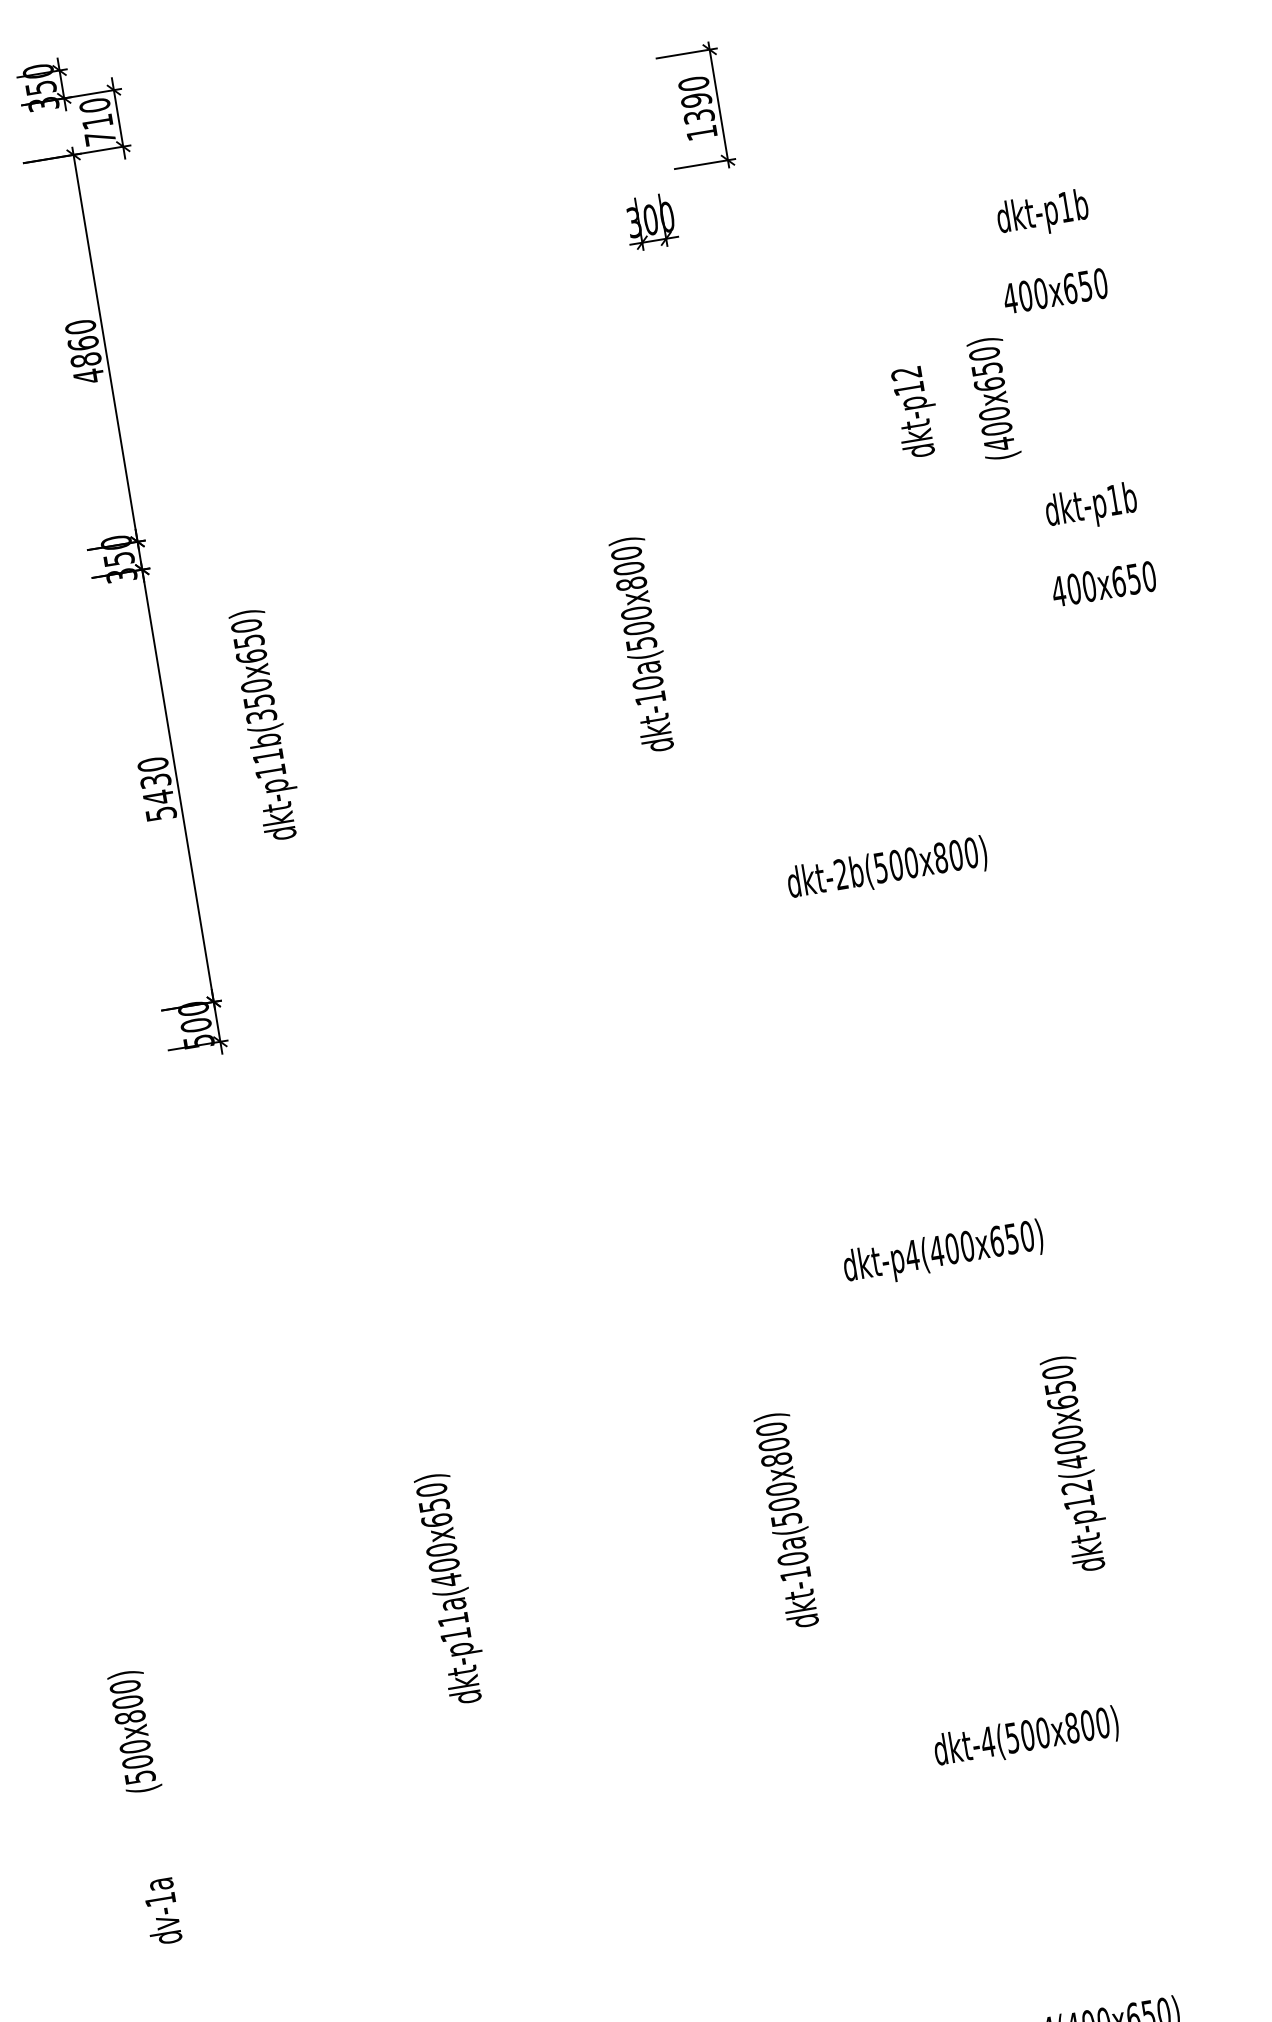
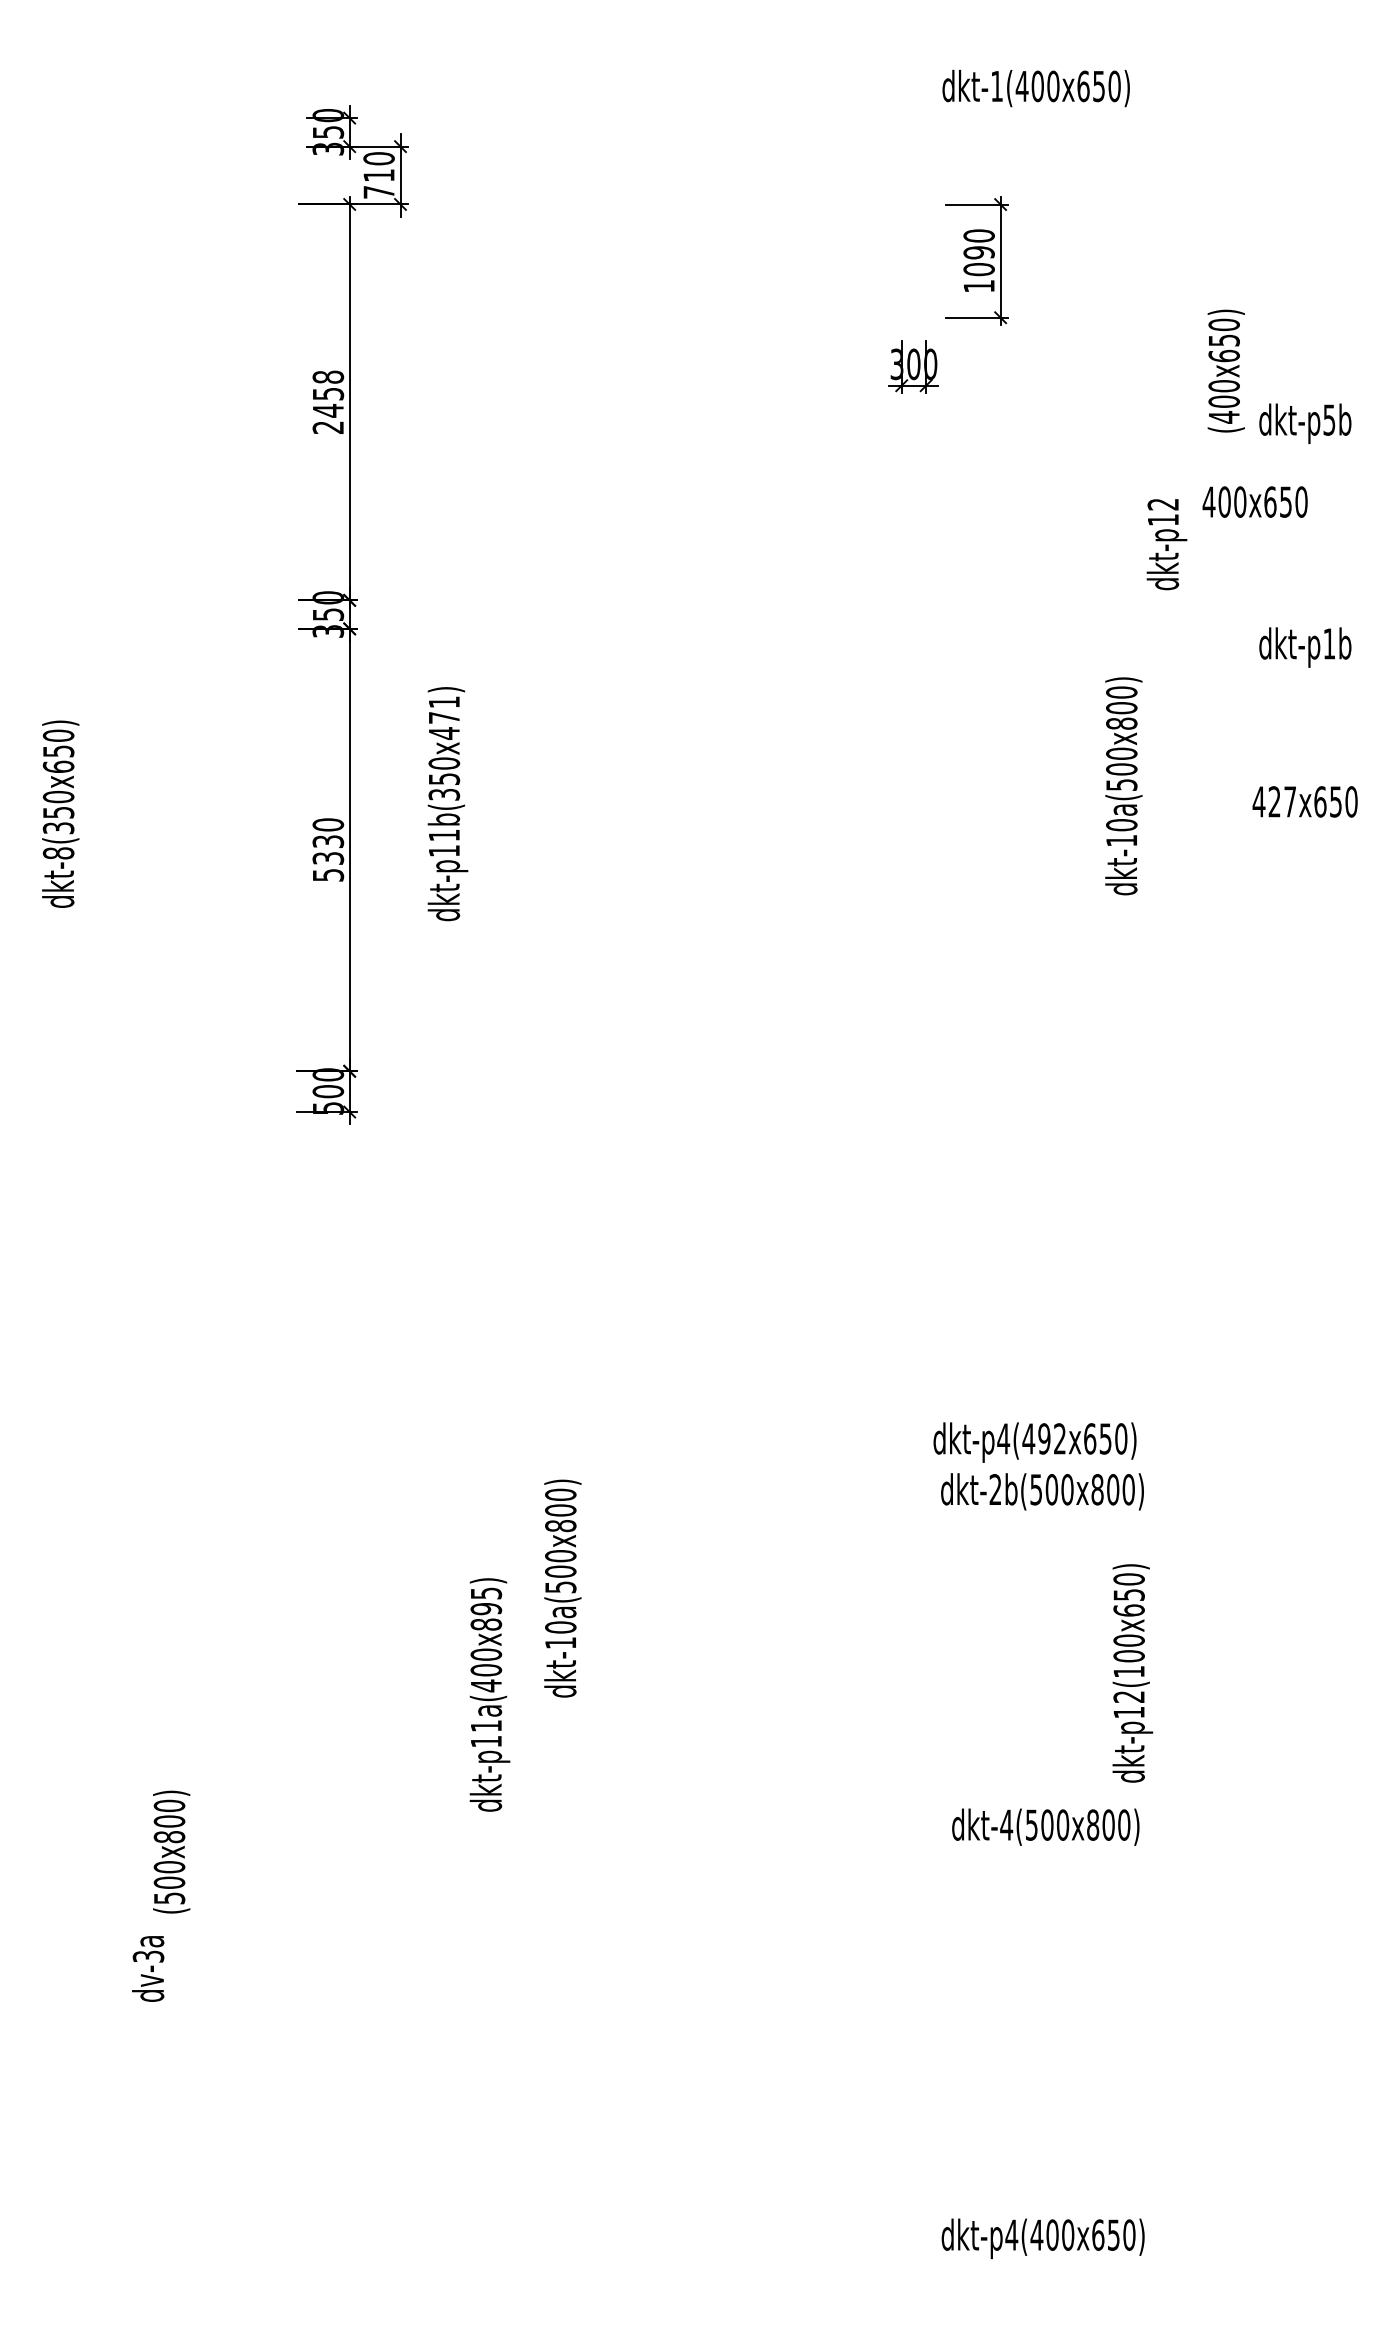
text: (698, 116) -> (978, 269), 1390 -> 1090
text: (1065, 206) -> (1329, 419), dkt-p1b -> dkt-p5b
text: (1054, 290) -> (1254, 501), moved
text: (84, 351) -> (328, 402), 4860 -> 2458
text: (993, 398) -> (1225, 370), moved
text: (916, 412) -> (1166, 544), moved
text: (1091, 507) -> (1305, 647), moved
text: (1081, 587) -> (1282, 801), 400x650 -> 427x650
text: (249, 640) -> (444, 717), dkt-p11b(350x650) -> dkt-p11b(350x471)
text: (643, 644) -> (1123, 786), moved
text: (158, 797) -> (328, 858), 5430 -> 5330
text: (887, 868) -> (1042, 1491), moved
text: (960, 1247) -> (1052, 1438), dkt-p4(400x650) -> dkt-p4(492x650)
text: (1071, 1462) -> (1128, 1671), dkt-p12(400x650) -> dkt-p12(100x650)
text: (434, 1504) -> (486, 1608), dkt-p11a(400x650) -> dkt-p11a(400x895)
text: (788, 1520) -> (562, 1588), moved
text: (134, 1731) -> (171, 1851), moved
text: (1026, 1737) -> (1045, 1826), moved
text: (160, 1899) -> (148, 1956), dv-1a -> dv-3a

